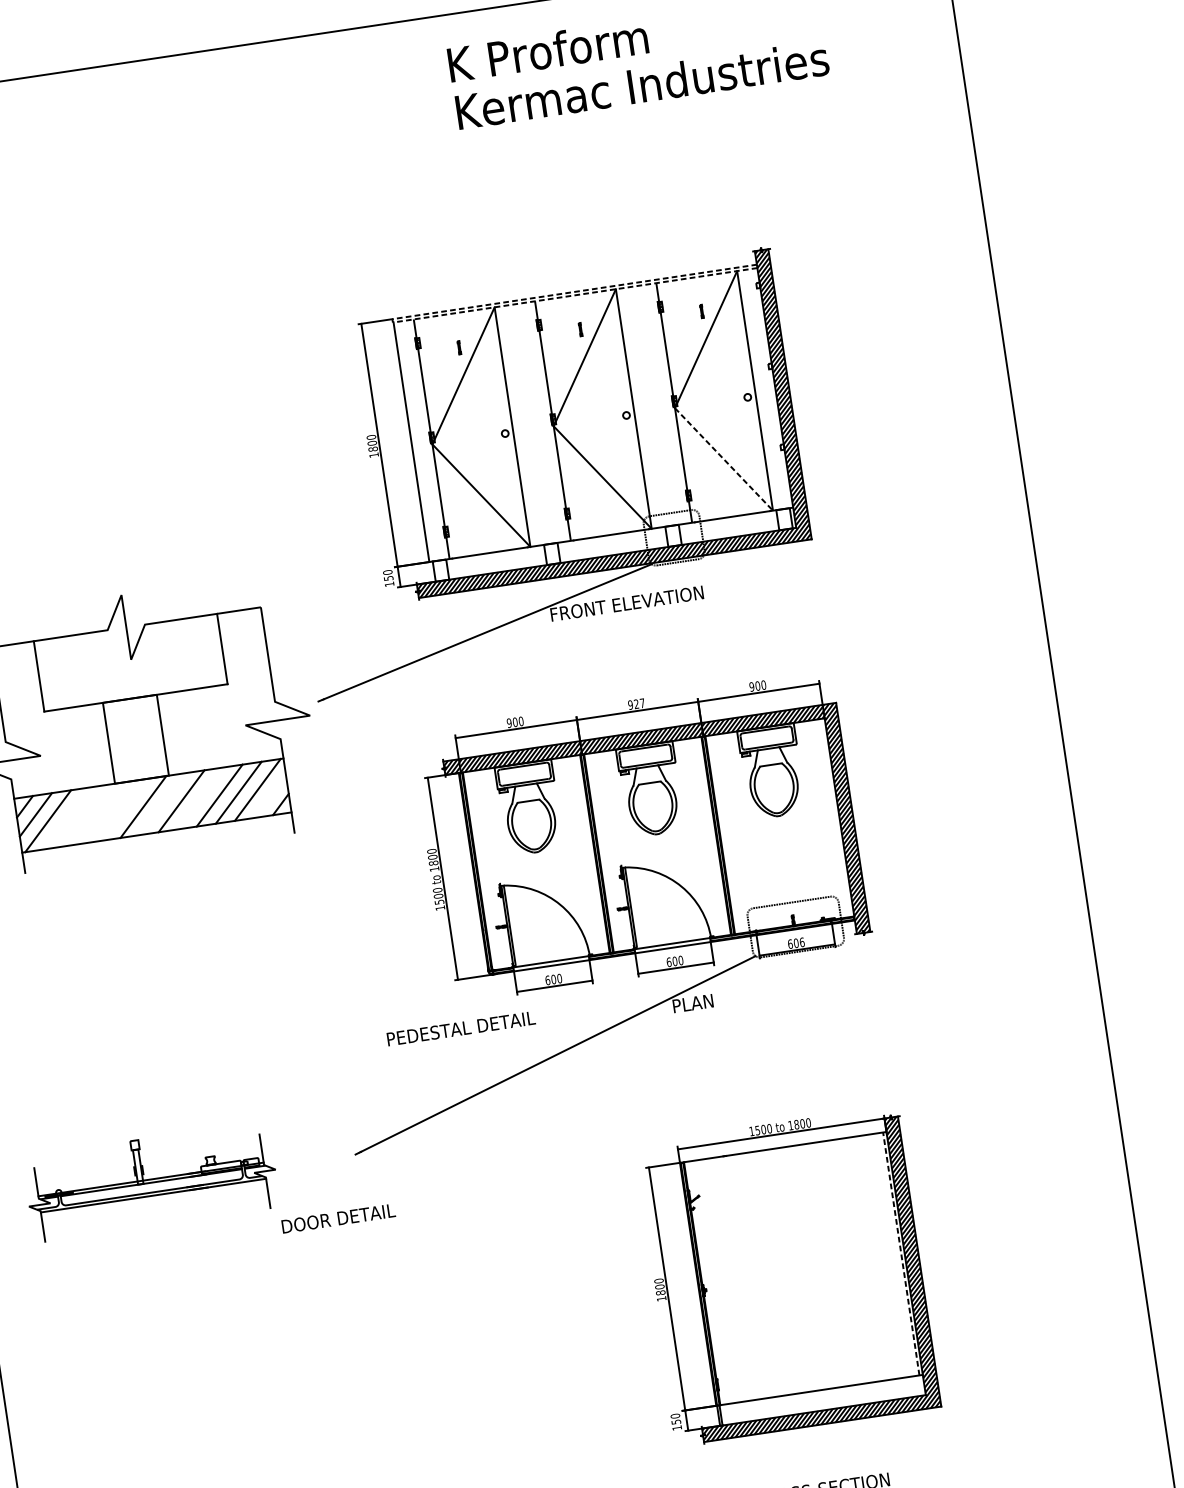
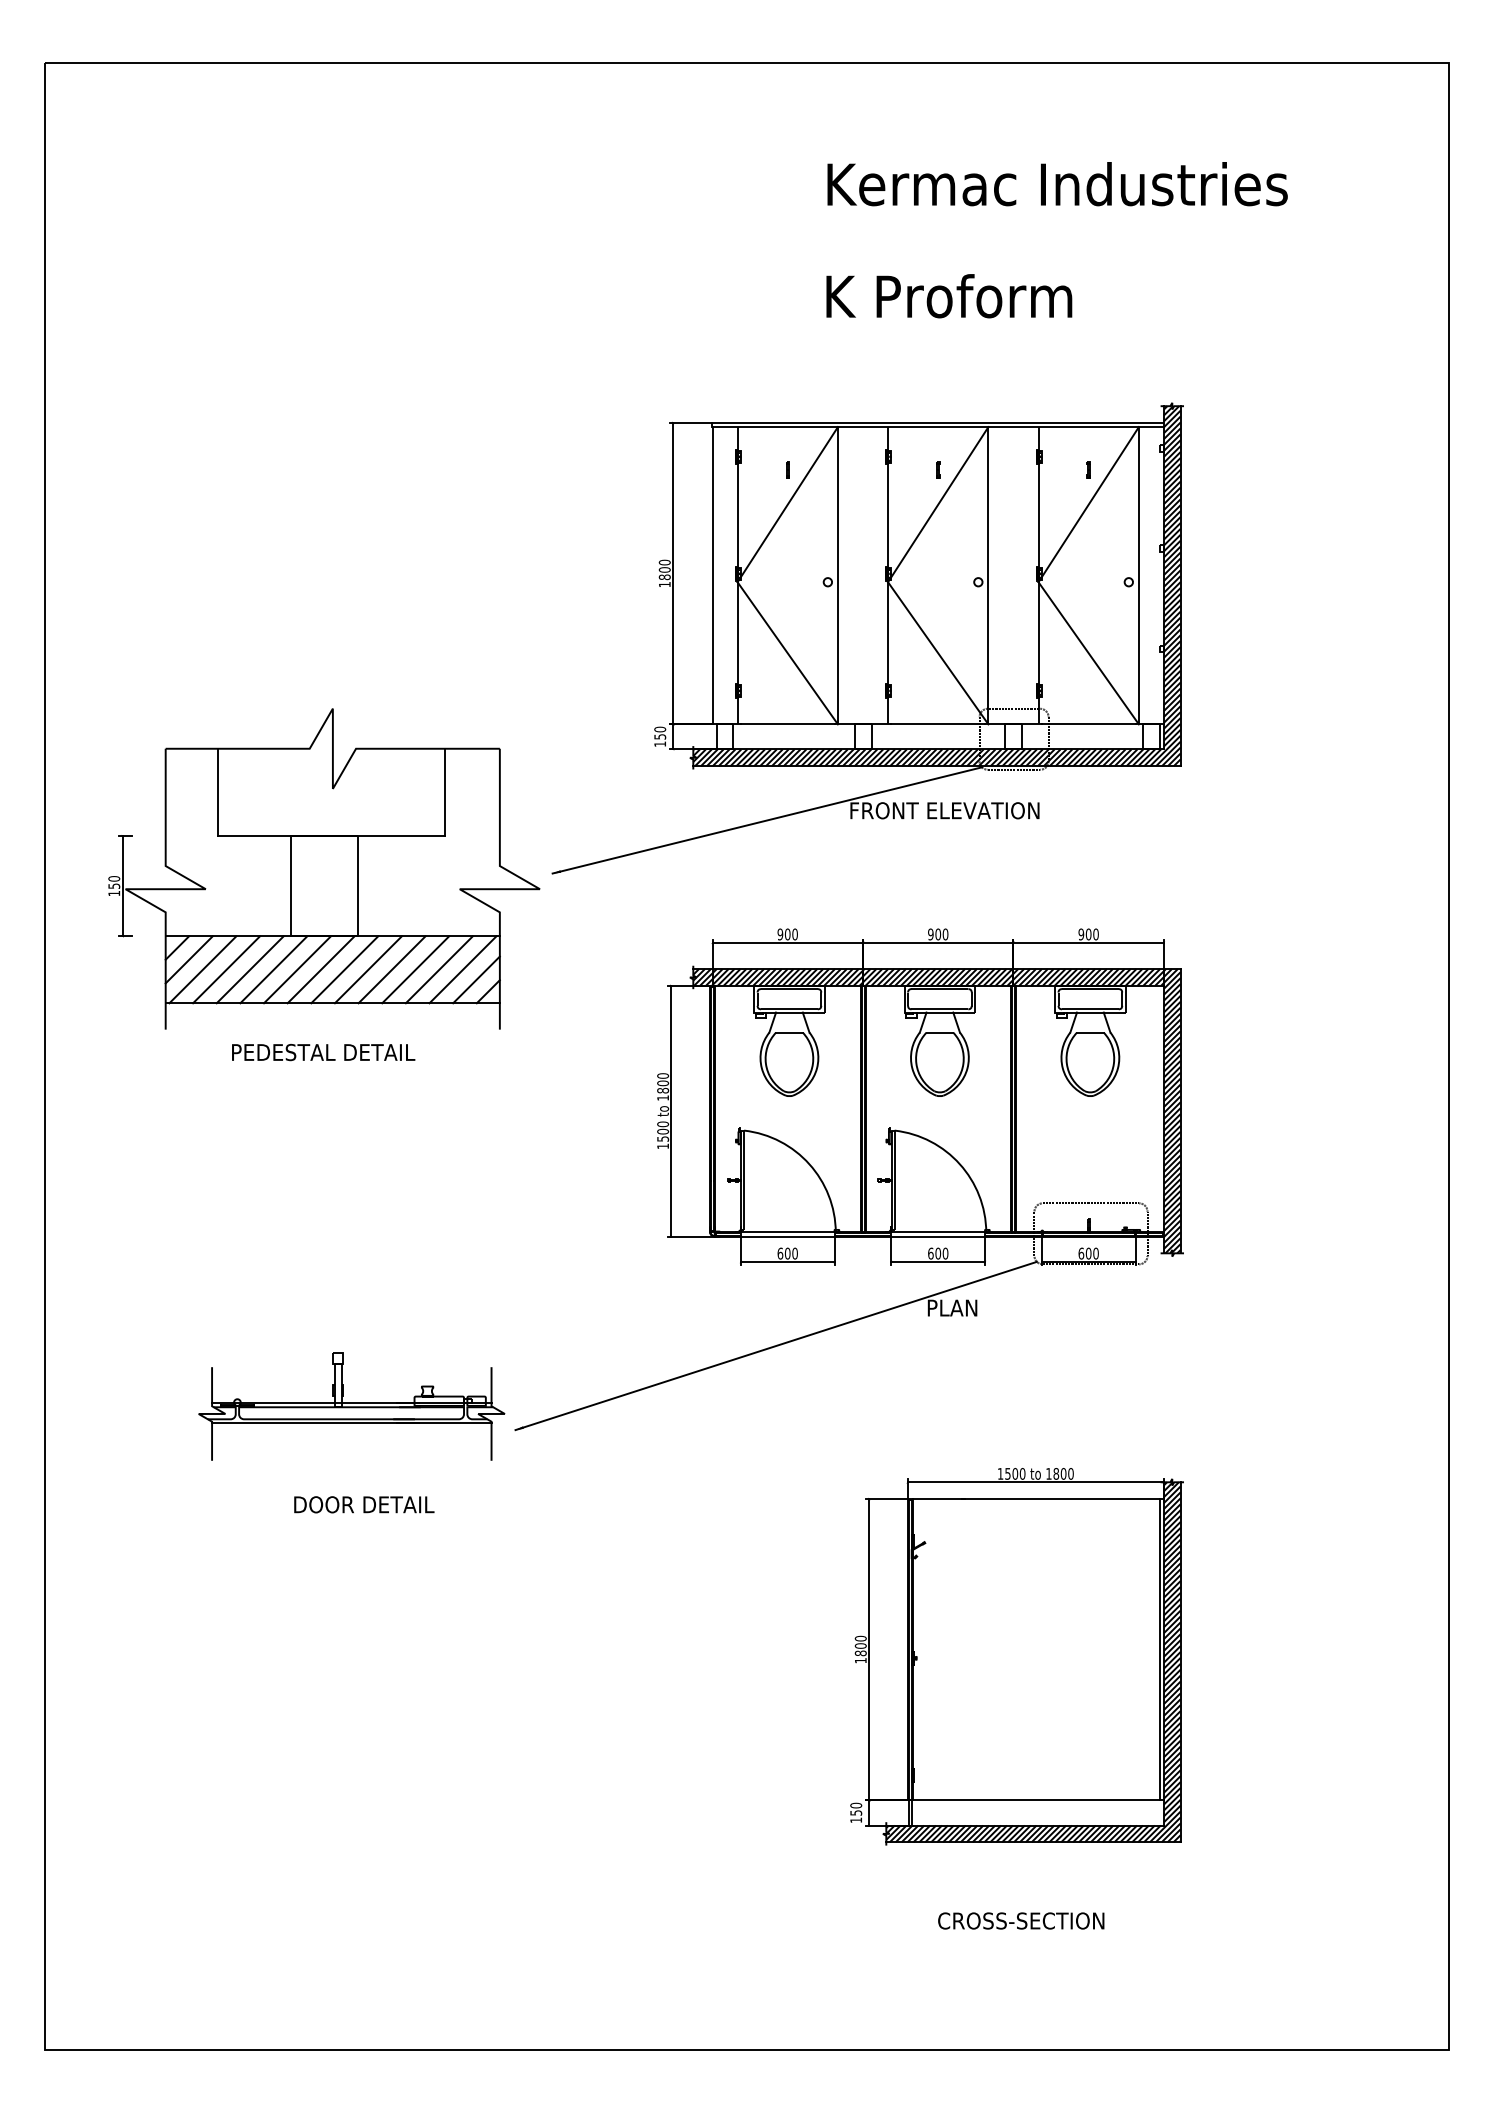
text: (548, 50) -> (949, 296), moved
line: (392, 320) -> (711, 424), dashed -> solid
line: (723, 459) -> (1088, 653), dashed -> solid
text: (639, 703) -> (941, 934), 927 -> 900
line: (269, 796) -> (476, 979), added
line: (200, 798) -> (391, 969), added
line: (162, 803) -> (344, 969), added
line: (124, 809) -> (297, 969), added
line: (105, 812) -> (273, 969), added
line: (85, 815) -> (249, 969), added
line: (67, 818) -> (226, 969), added
text: (801, 942) -> (1095, 1253), 606 -> 600
text: (461, 1028) -> (323, 1052), moved
part: (151, 1182) -> (351, 1406), moved
text: (338, 1218) -> (364, 1504), moved
line: (901, 1253) -> (1159, 1649), dashed -> solid

